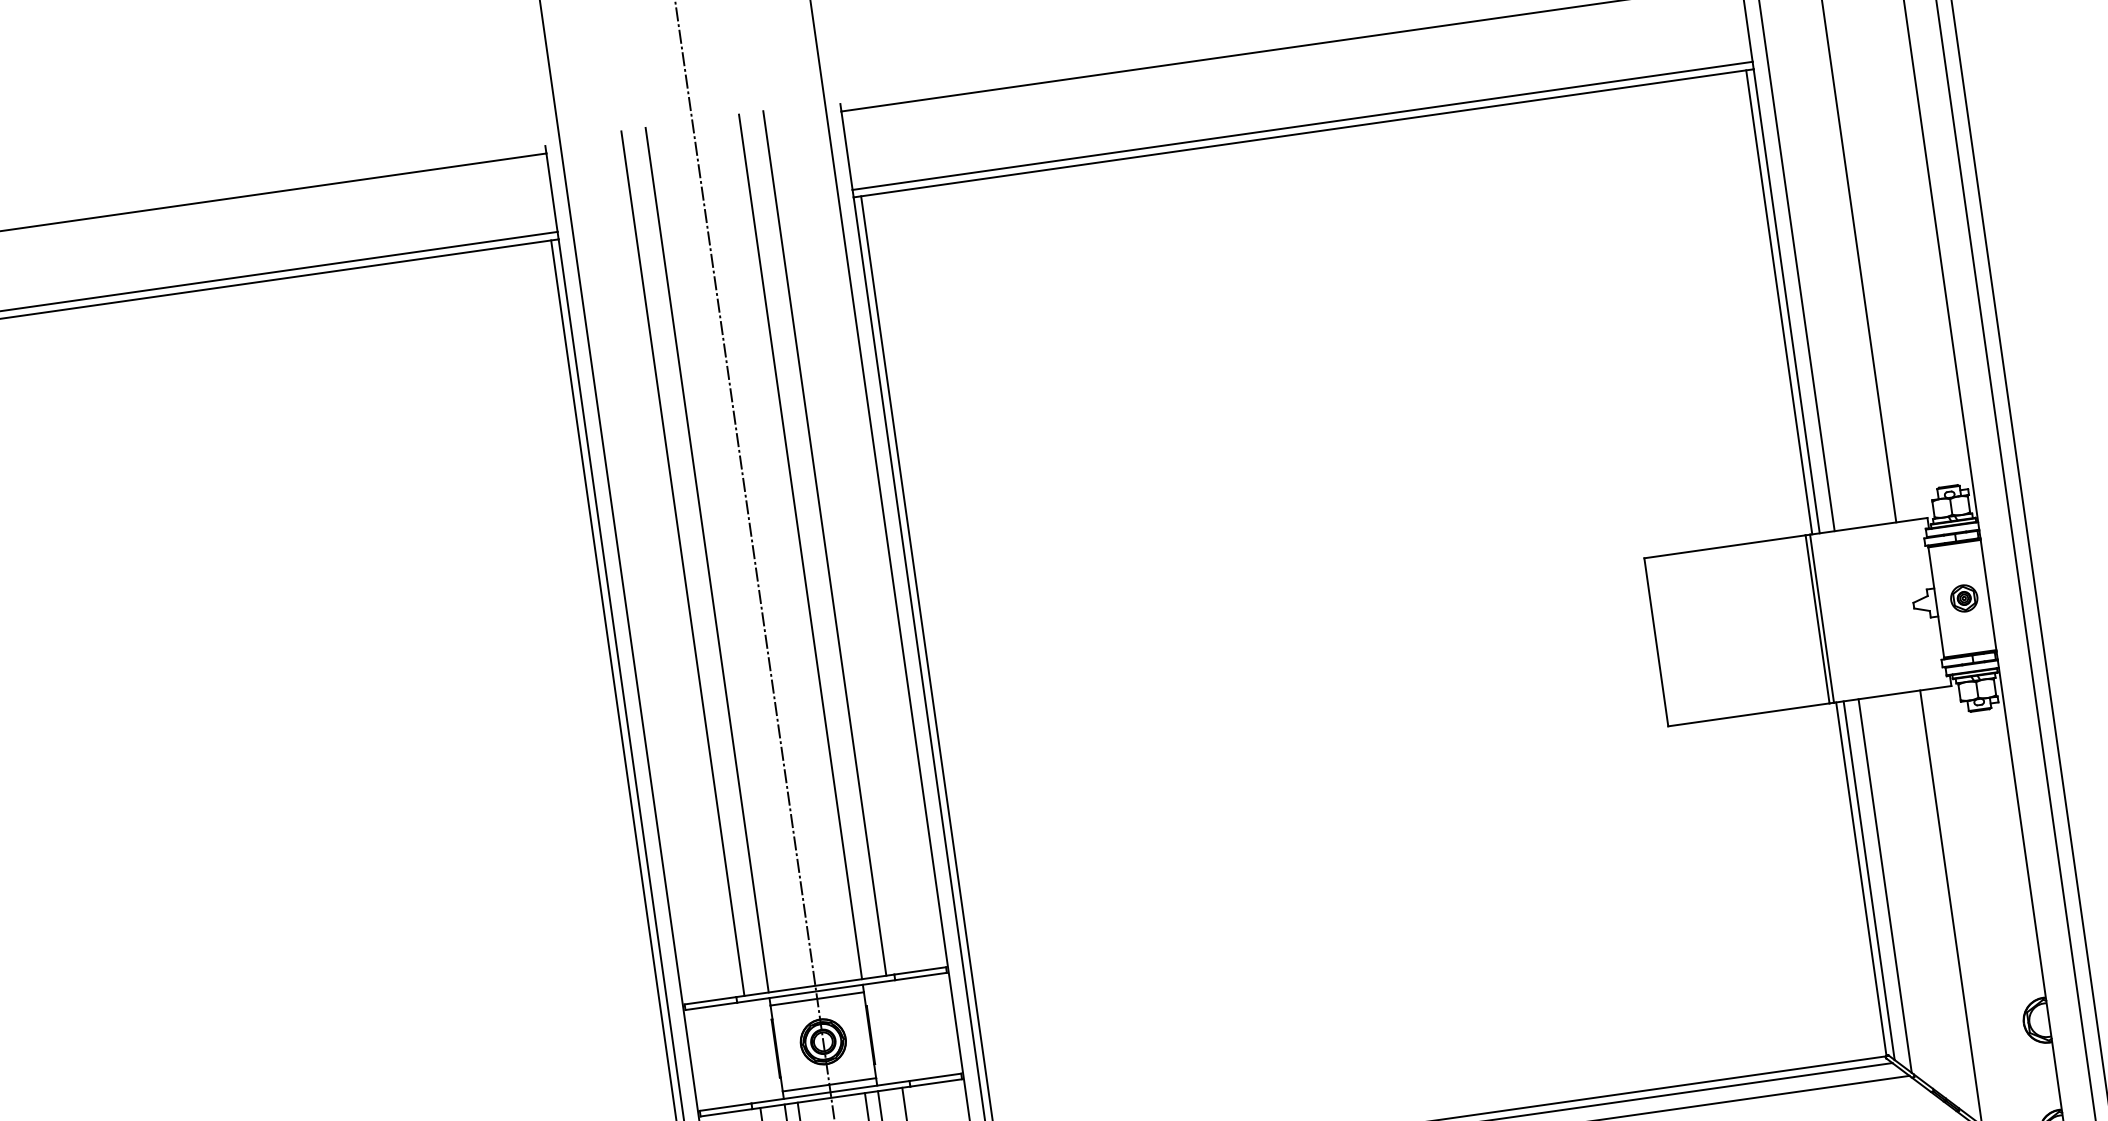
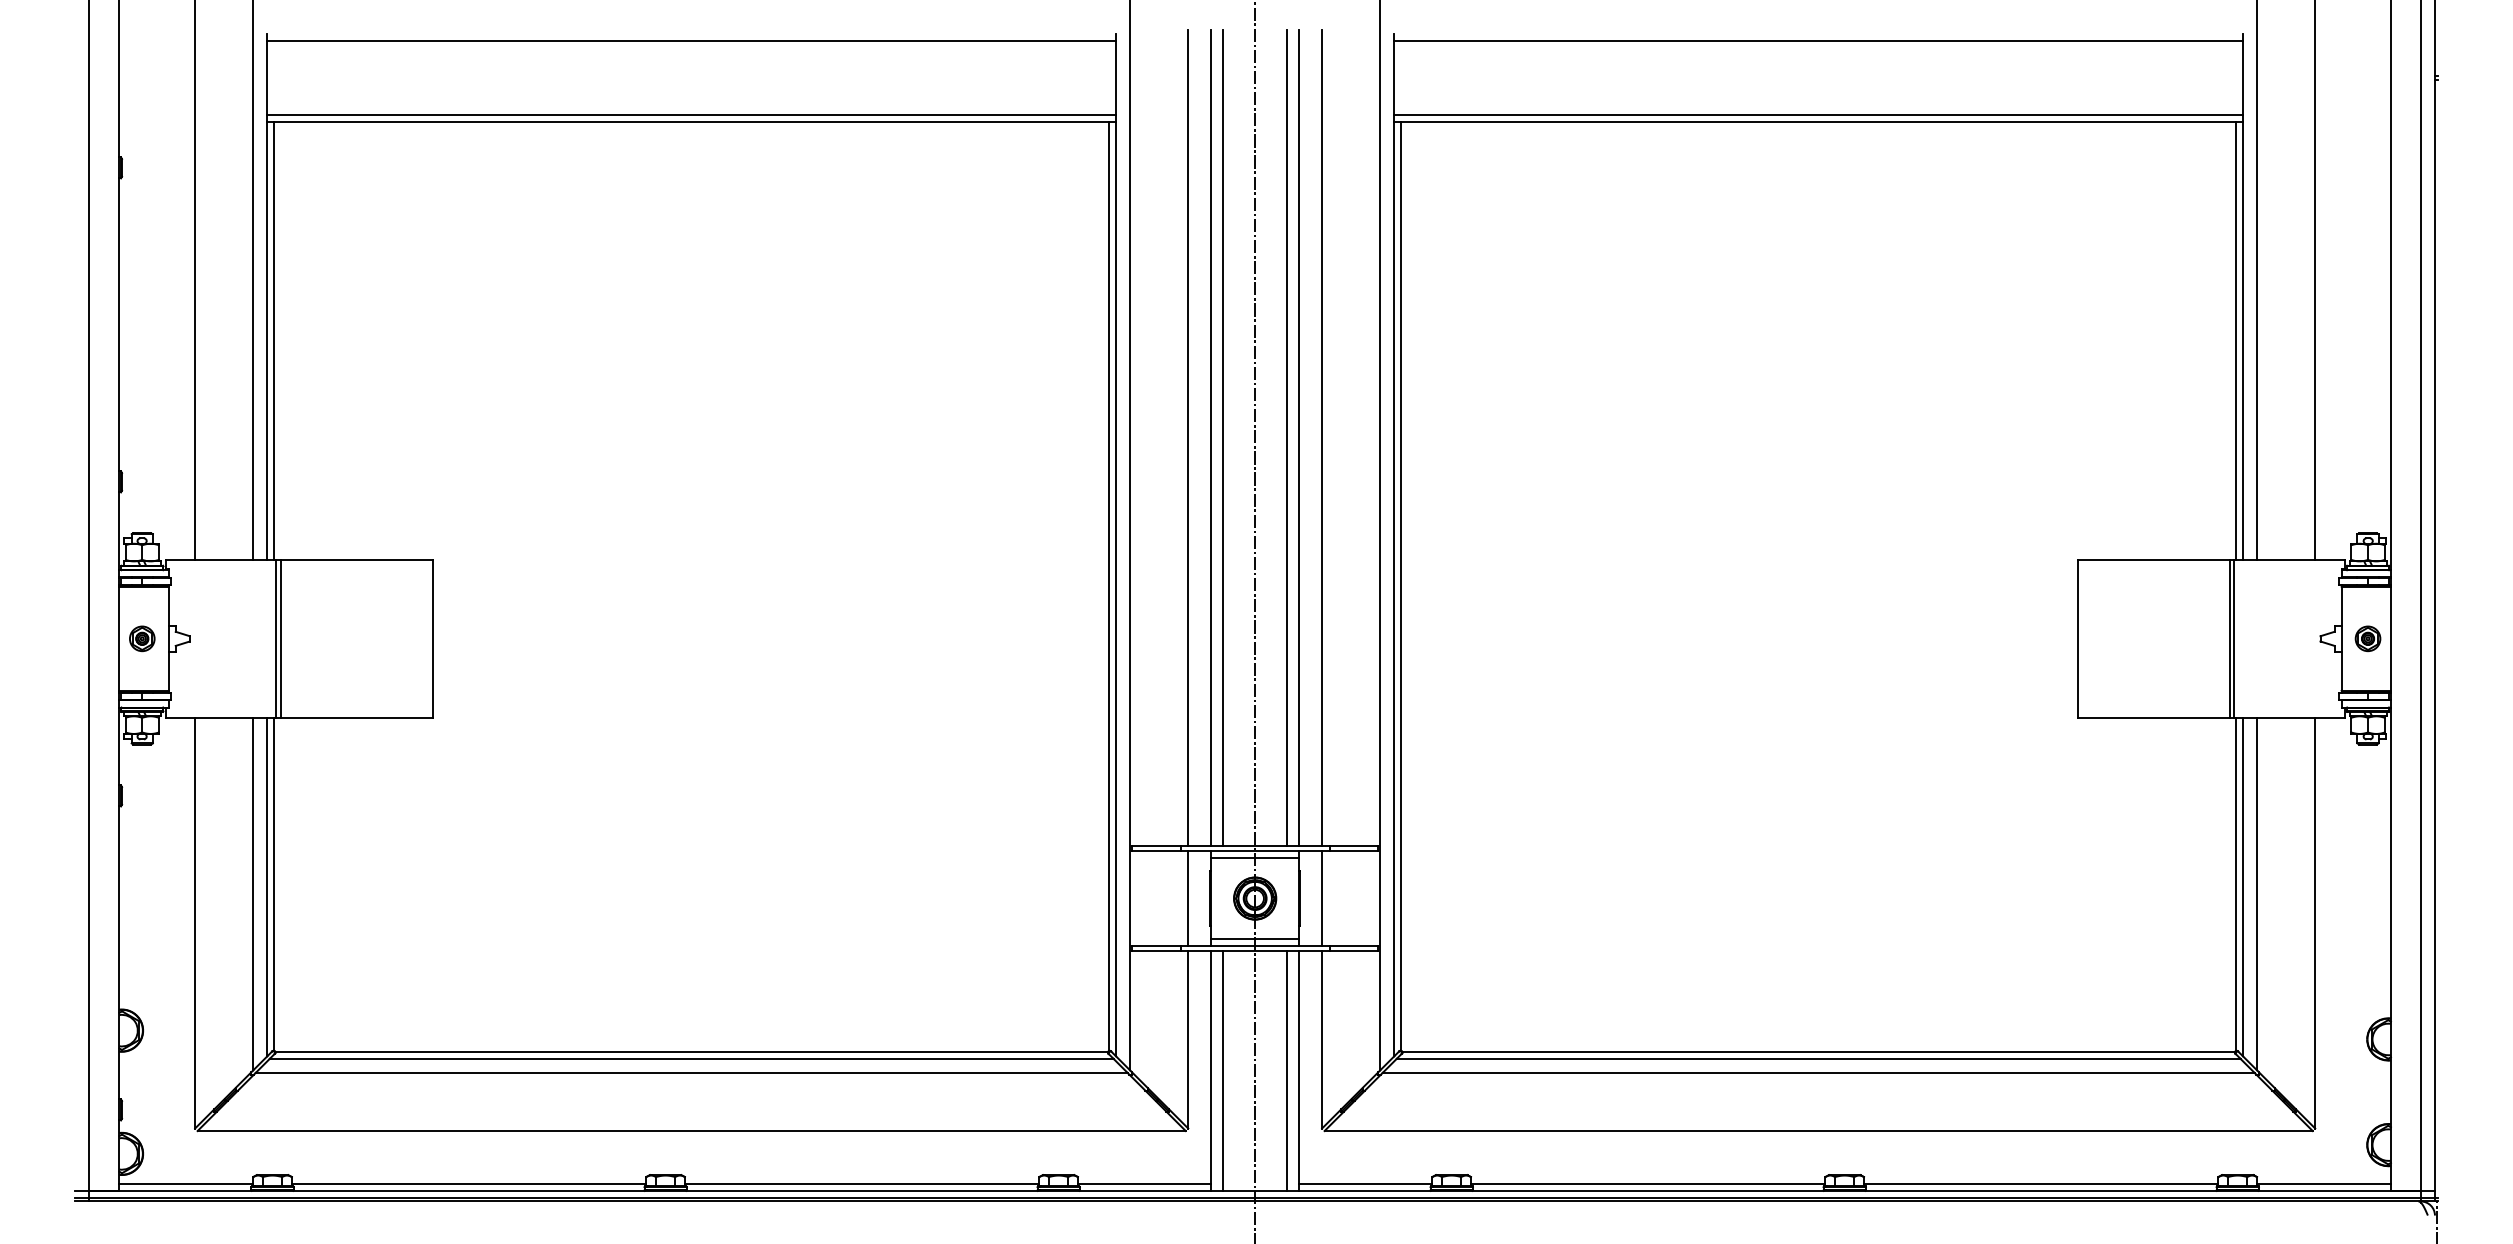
line: (786, 548) -> (1286, 437), added
line: (720, 557) -> (1223, 437), added
line: (894, 1031) -> (1322, 898), added
line: (752, 1051) -> (1188, 898), added

